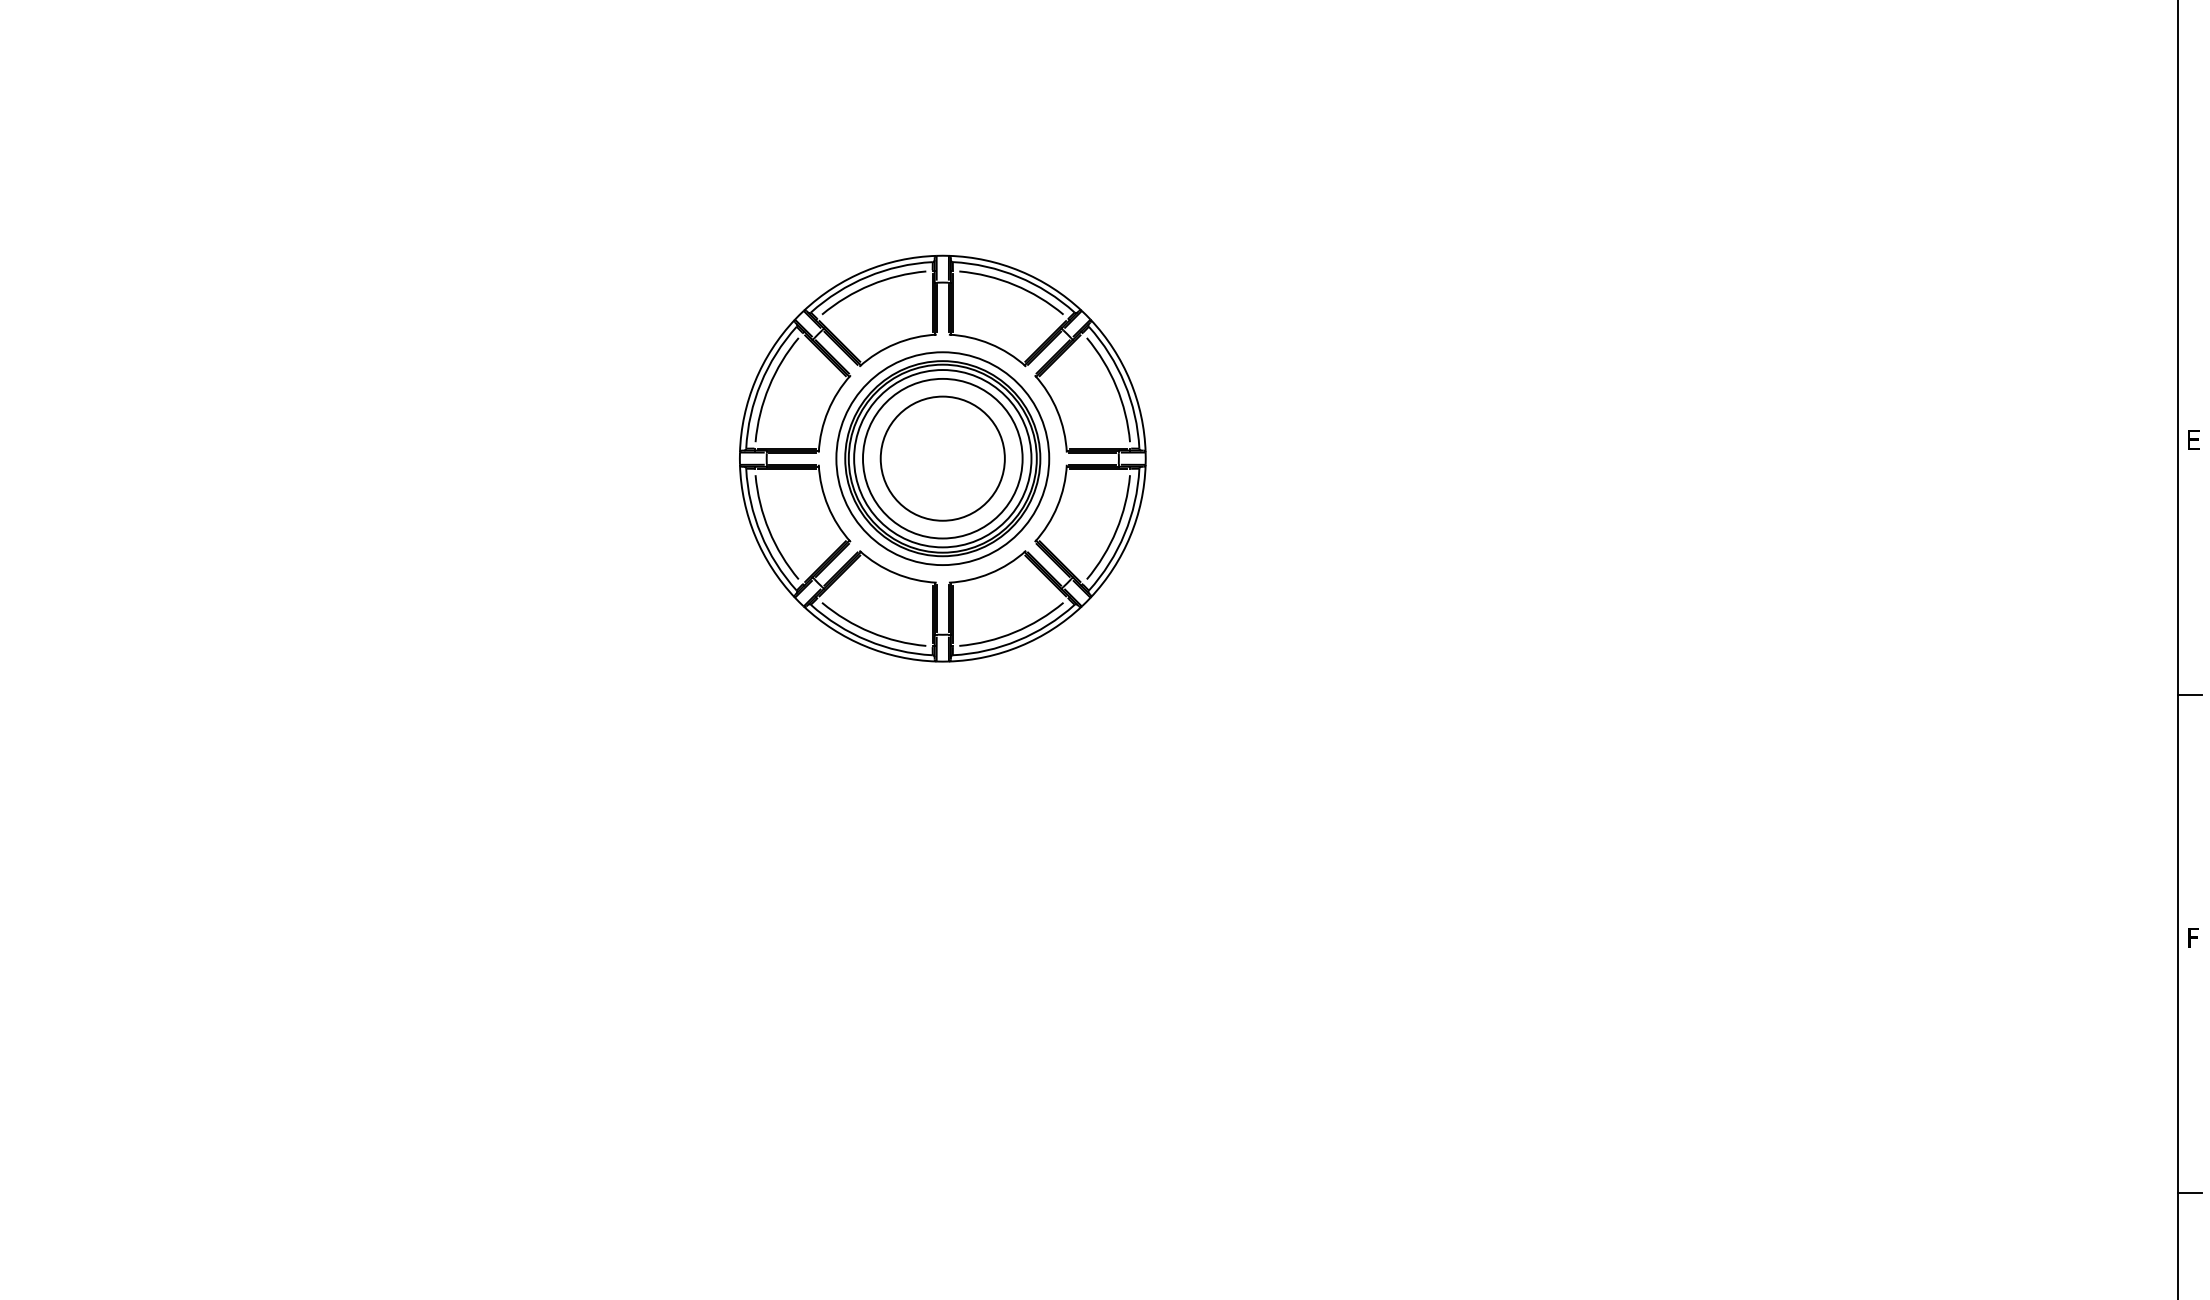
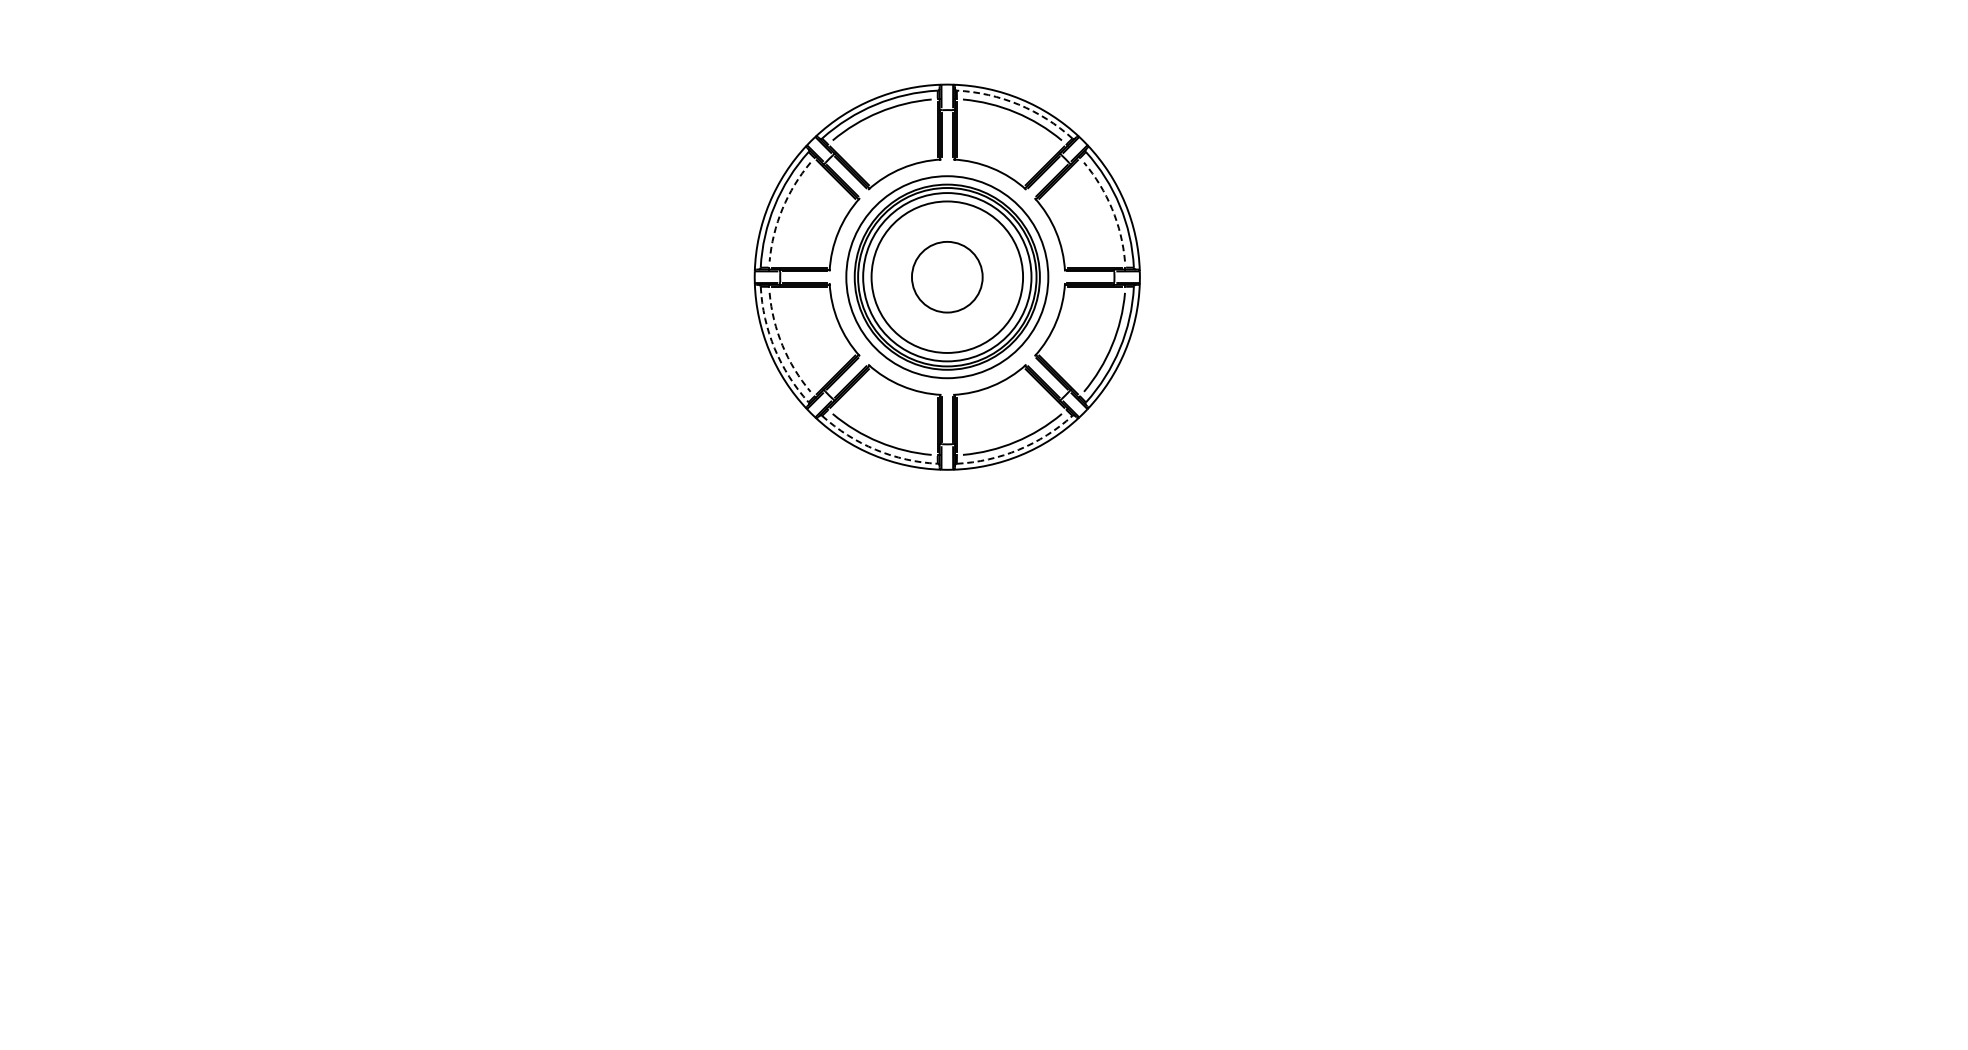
arc: (1018, 276) -> (1019, 104), solid -> dashed
arc: (769, 386) -> (782, 208), solid -> dashed
arc: (1116, 386) -> (1112, 208), solid -> dashed
circle: (942, 458) -> (947, 277), size x0.6
arc: (769, 530) -> (782, 345), solid -> dashed
arc: (760, 534) -> (774, 349), solid -> dashed
arc: (867, 640) -> (875, 449), solid -> dashed
arc: (1018, 640) -> (1019, 449), solid -> dashed

